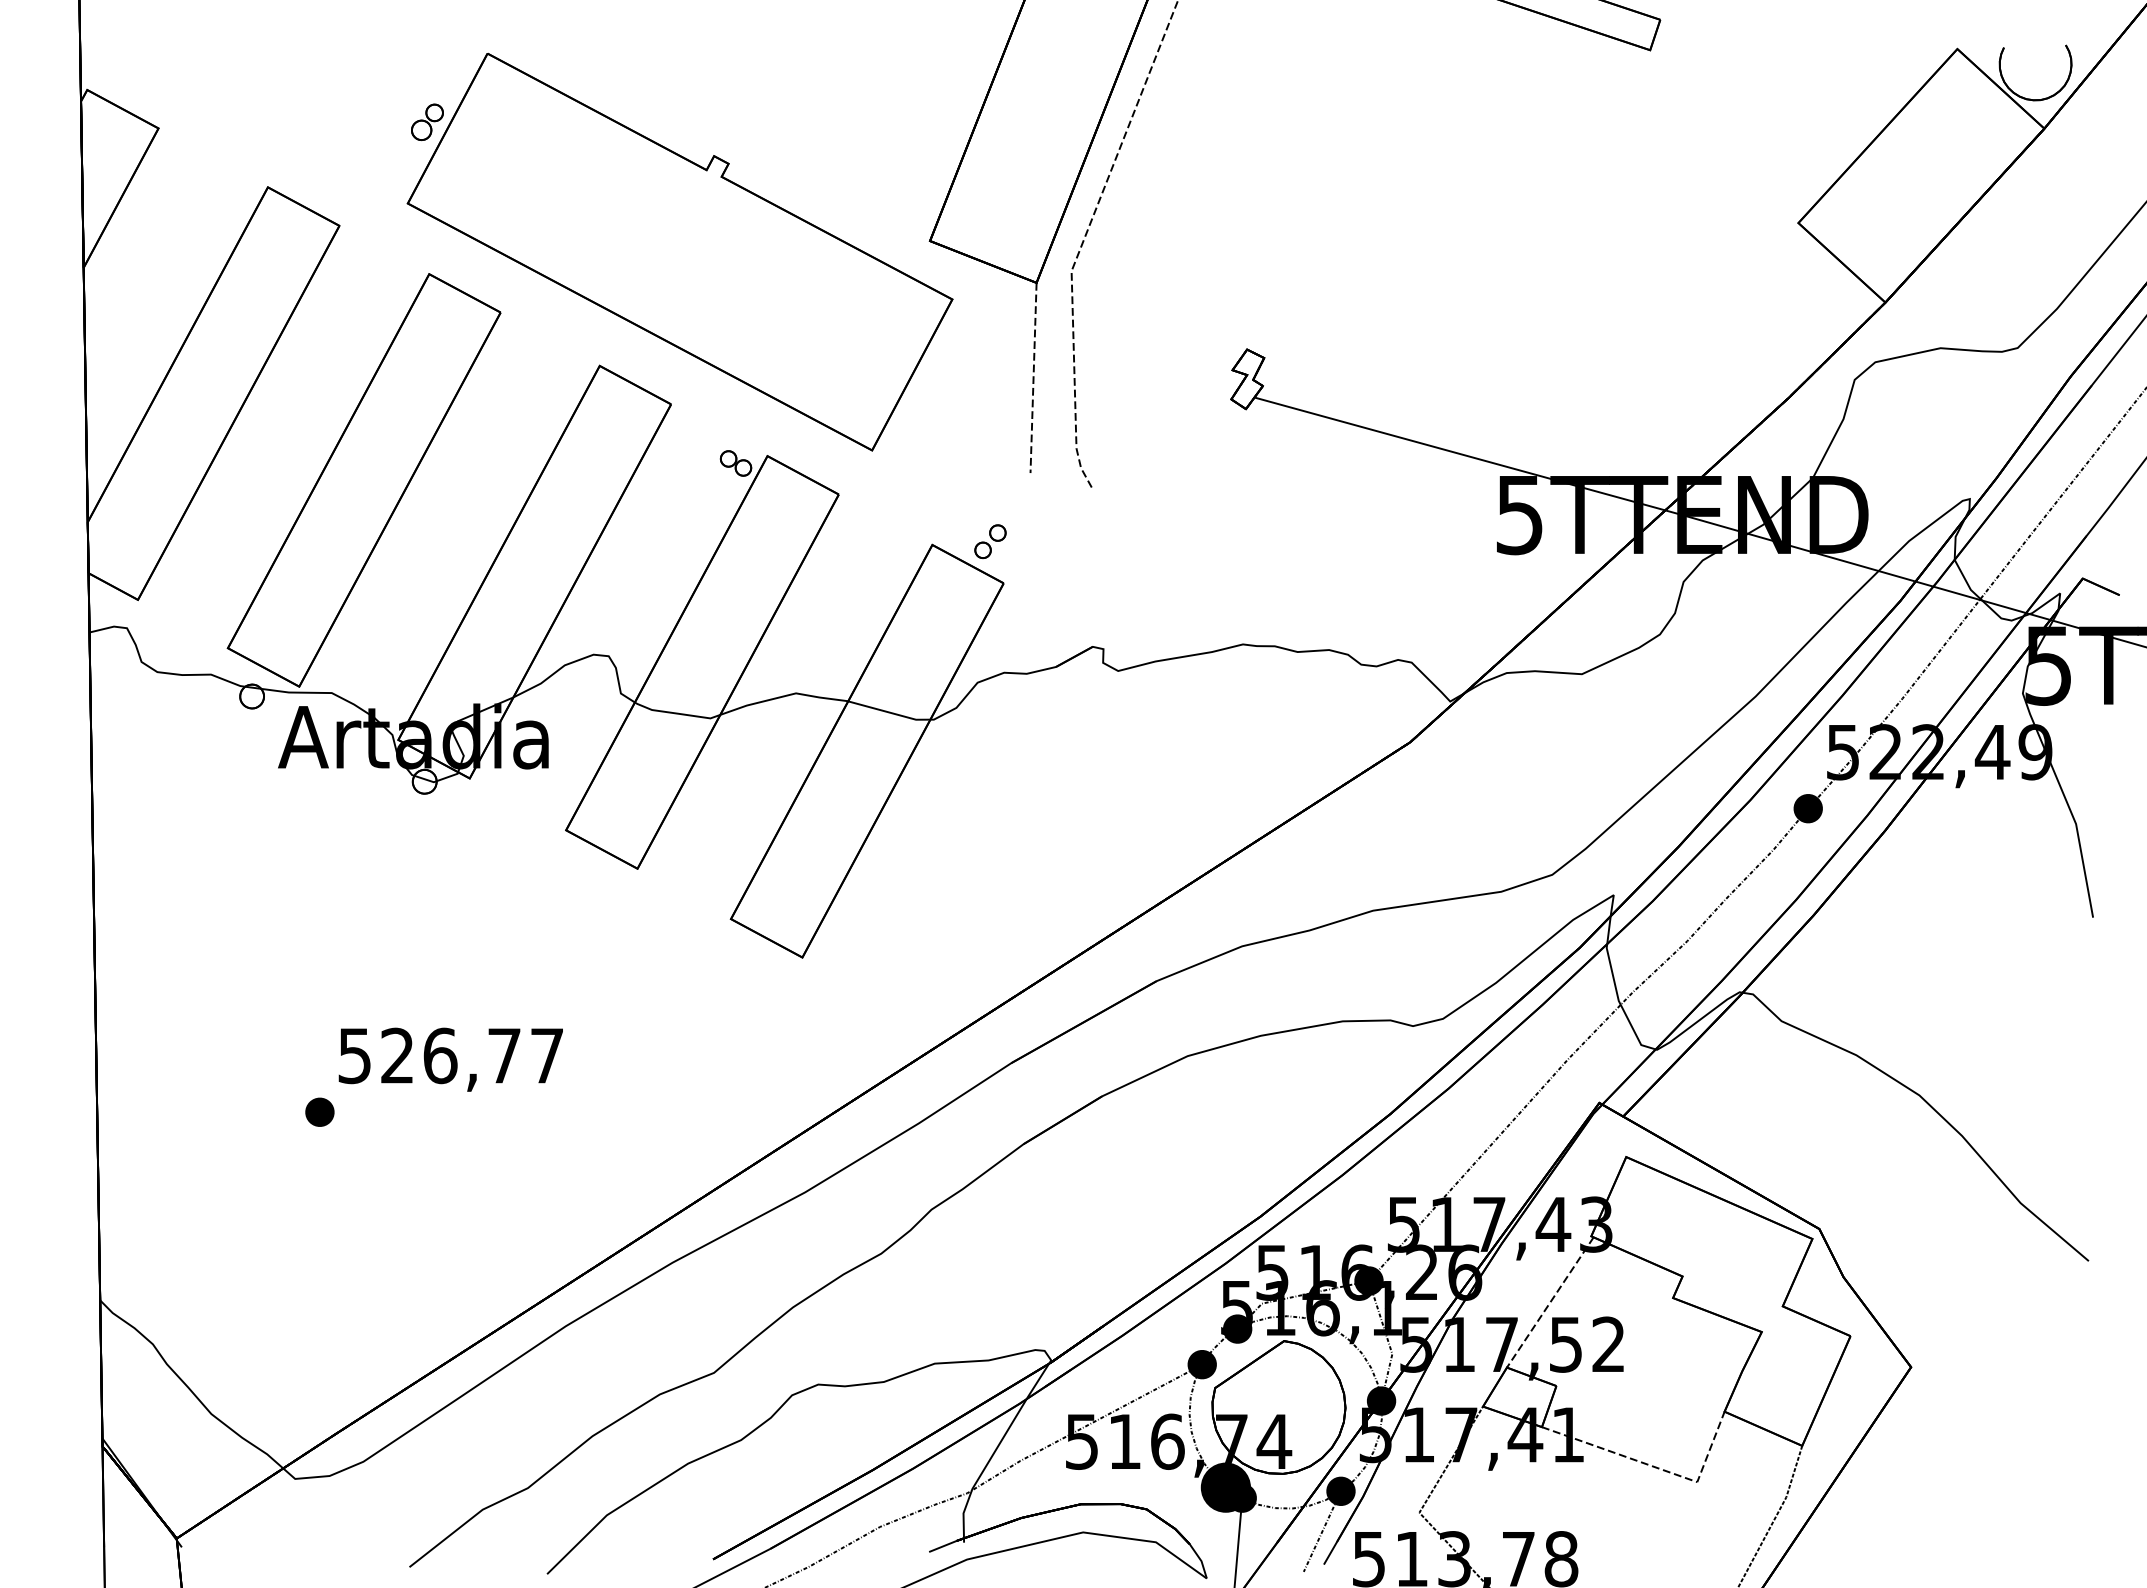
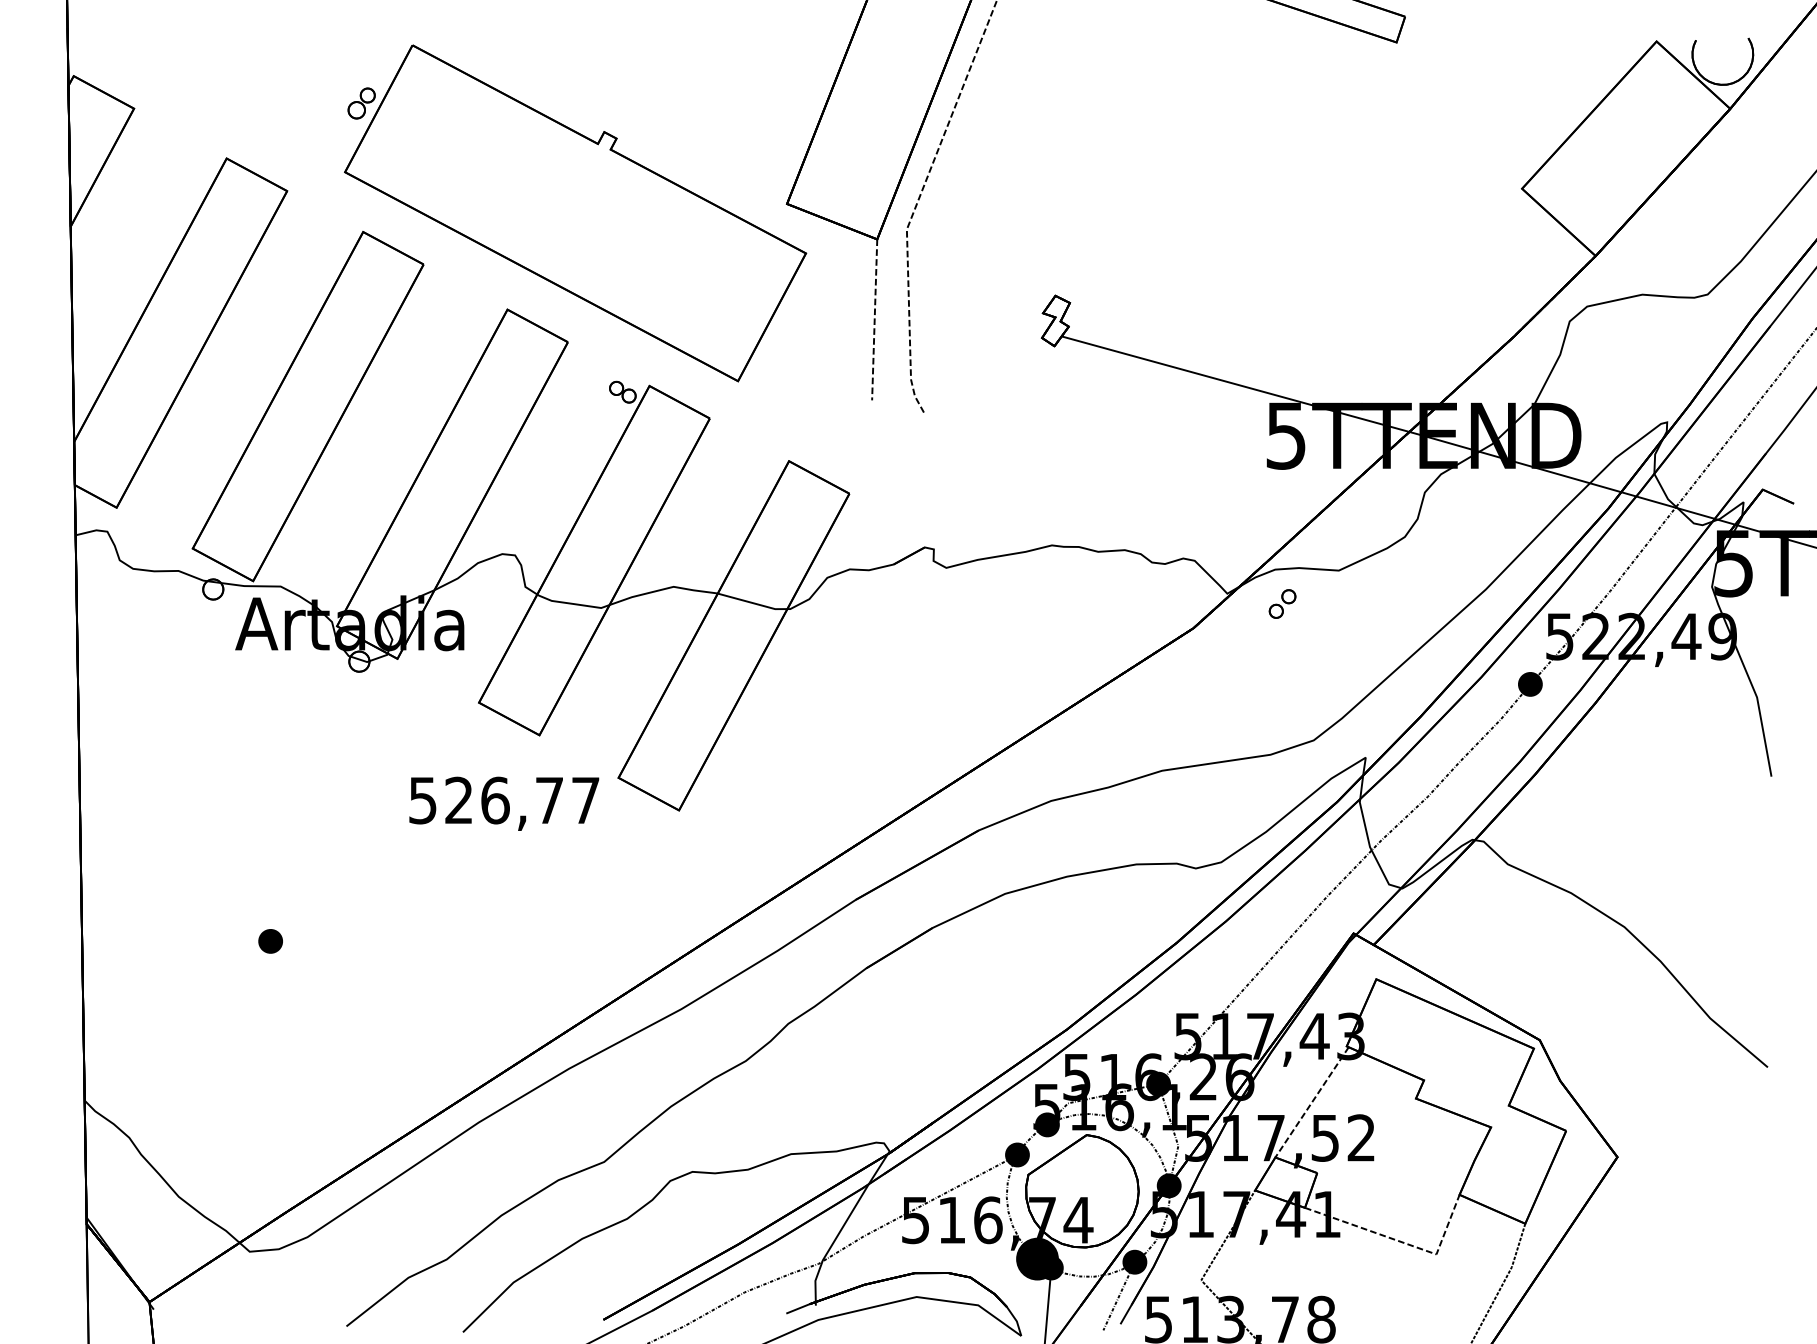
part: (990, 541) -> (1282, 603), moved
text: (450, 1059) -> (503, 803), moved

